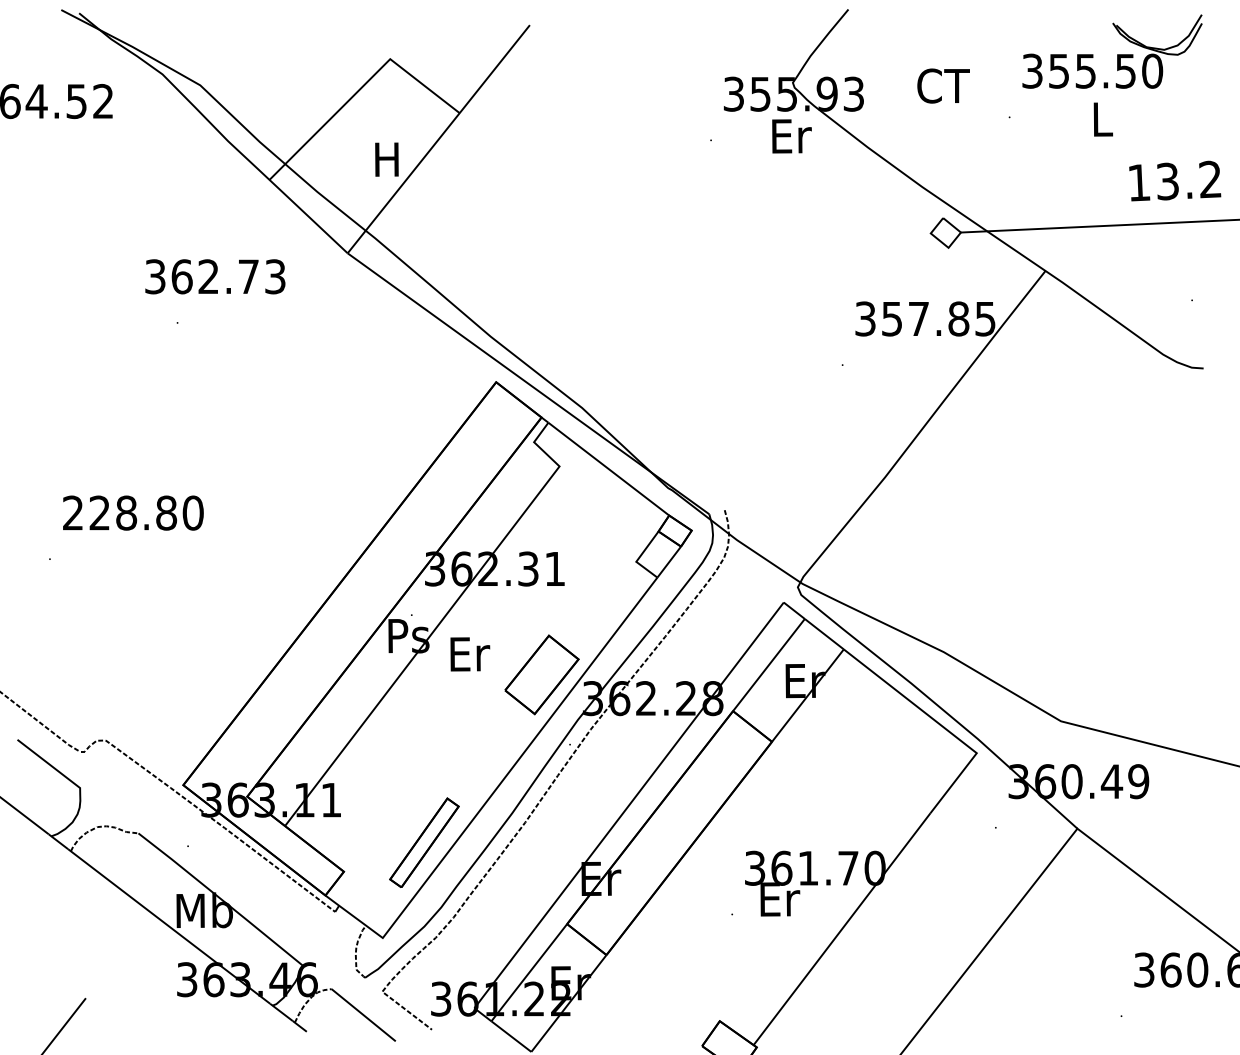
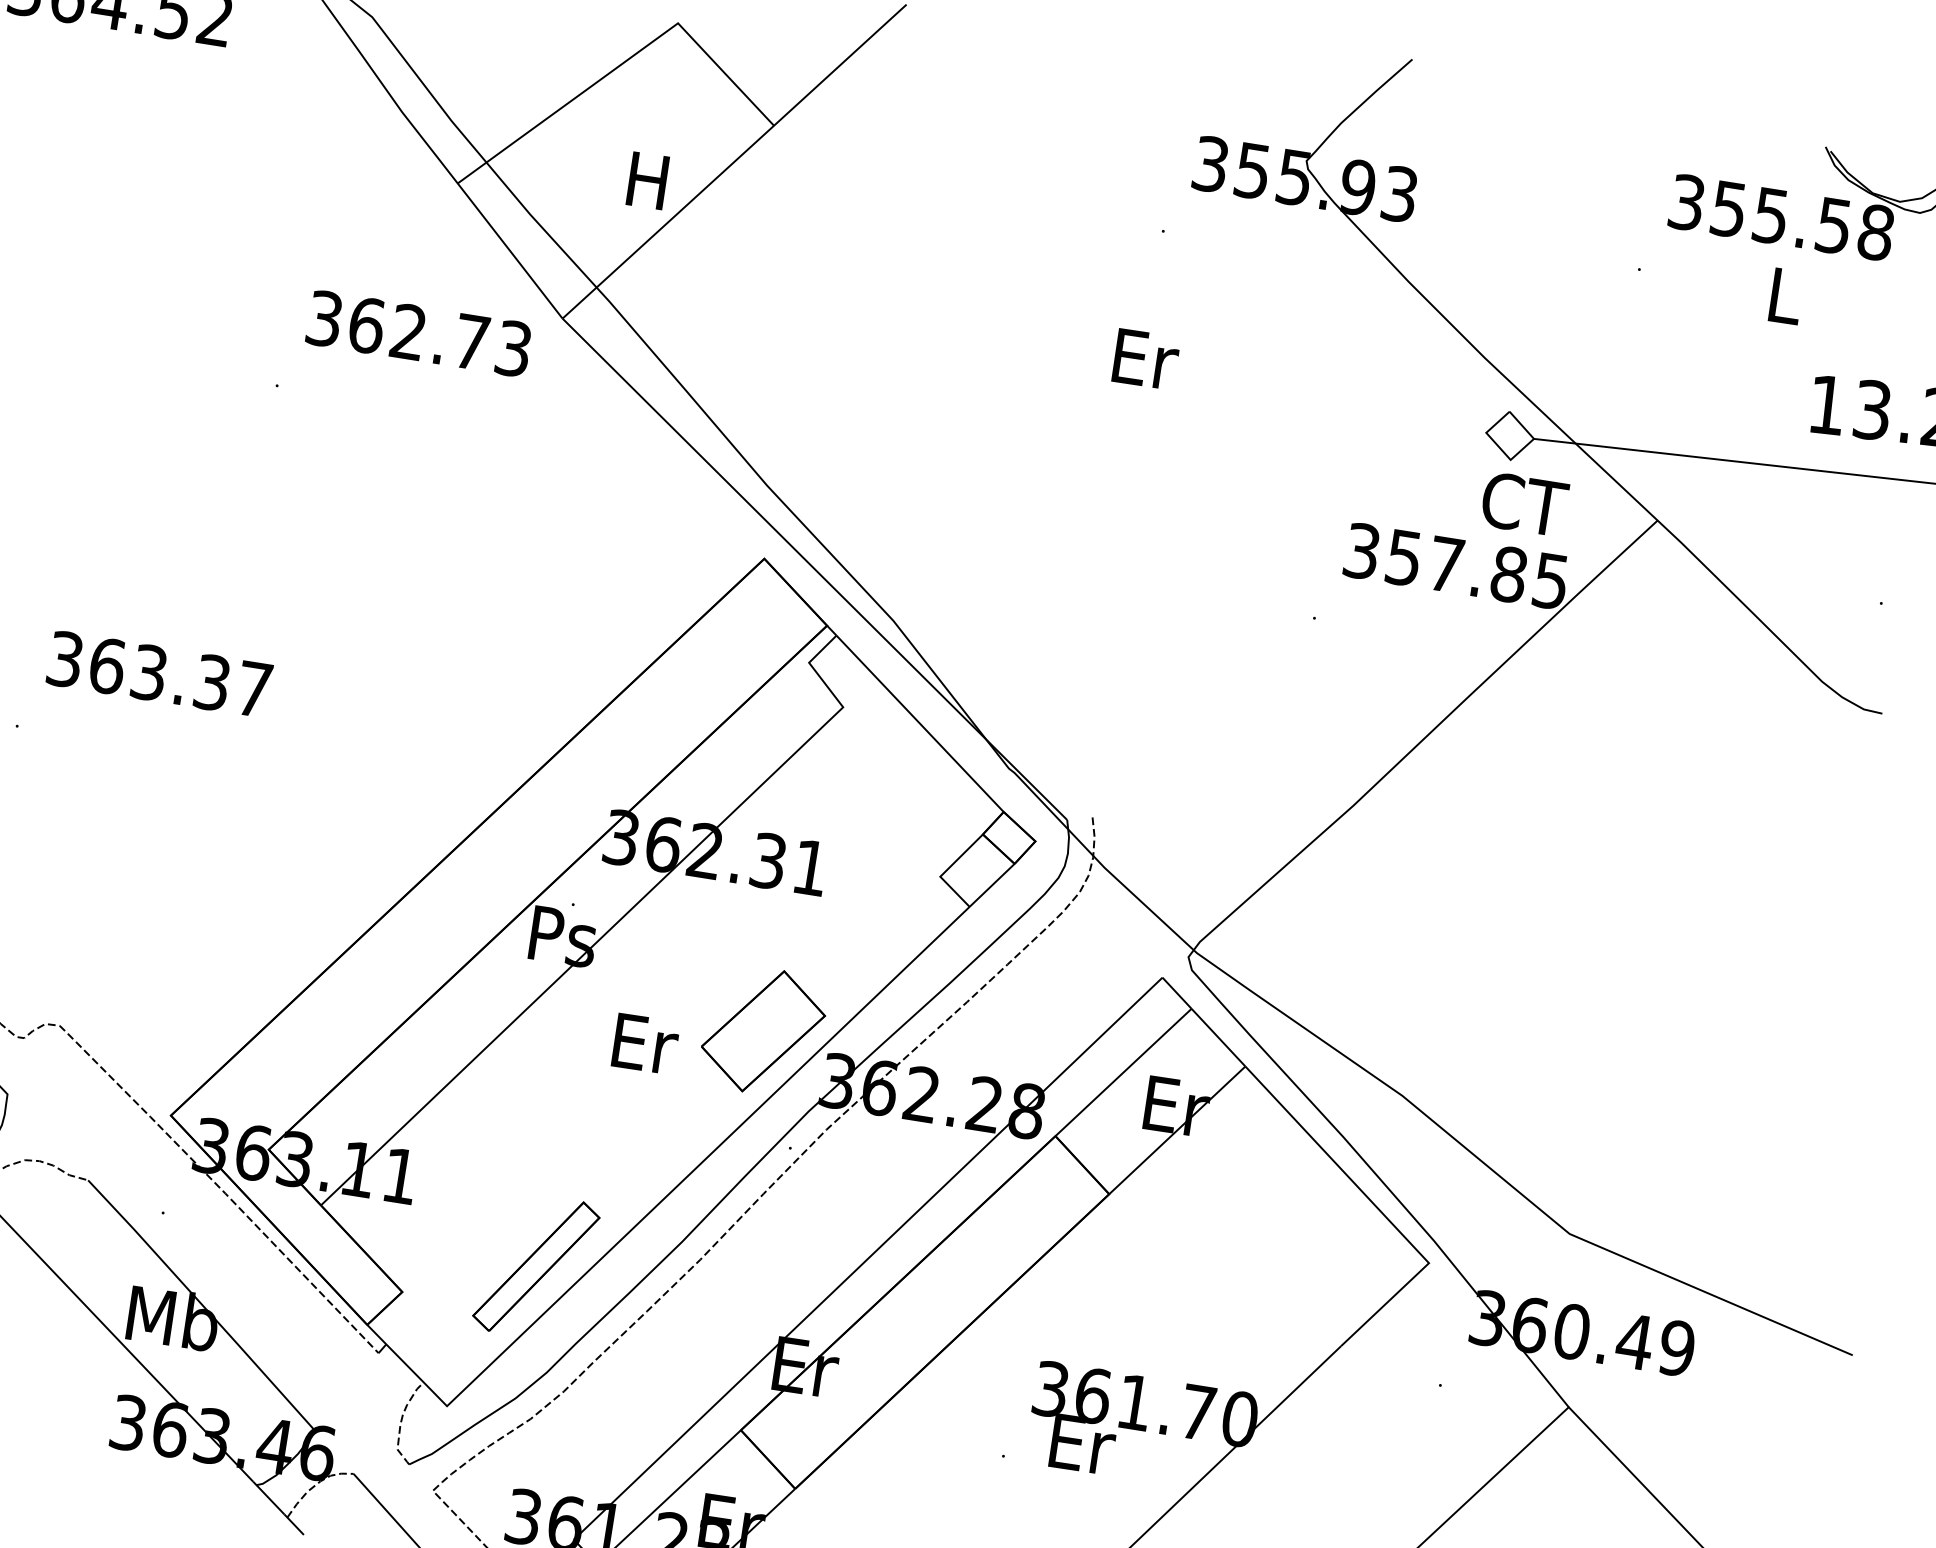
text: (1152, 70) -> (1876, 231), 355.50 -> 355.58
text: (943, 85) -> (1524, 503), moved
text: (791, 136) -> (1145, 359), moved
text: (215, 276) -> (419, 333), moved
text: (133, 512) -> (160, 673), 228.80 -> 363.37
text: (470, 654) -> (645, 1044), moved

